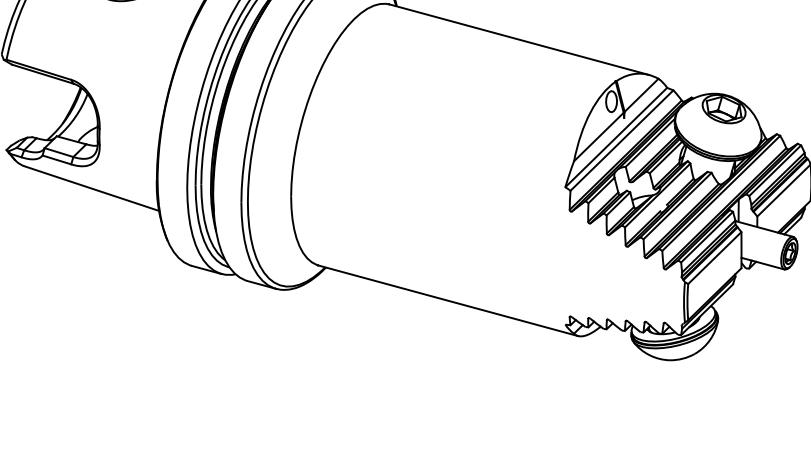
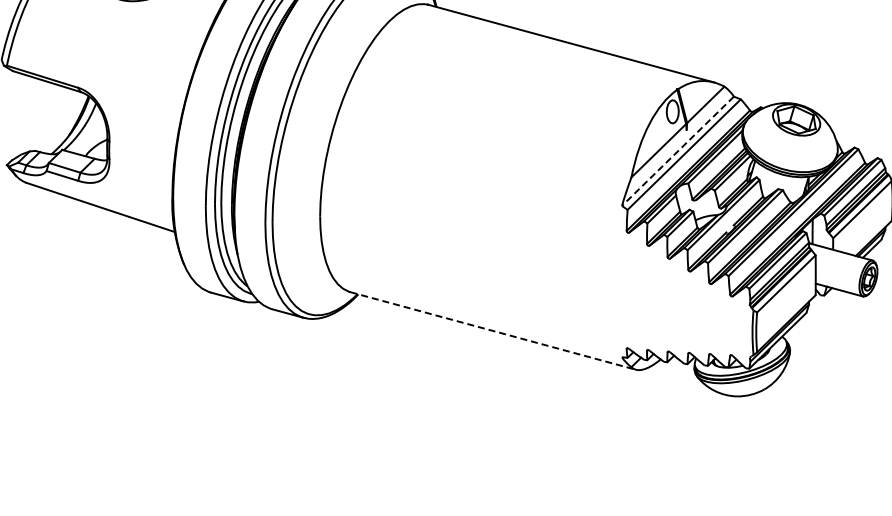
line: (615, 137) -> (677, 151), solid -> dashed
line: (448, 301) -> (493, 331), solid -> dashed

